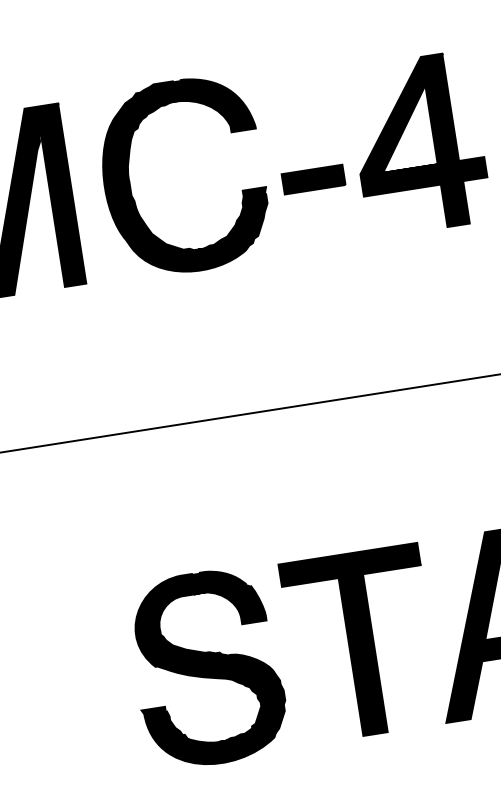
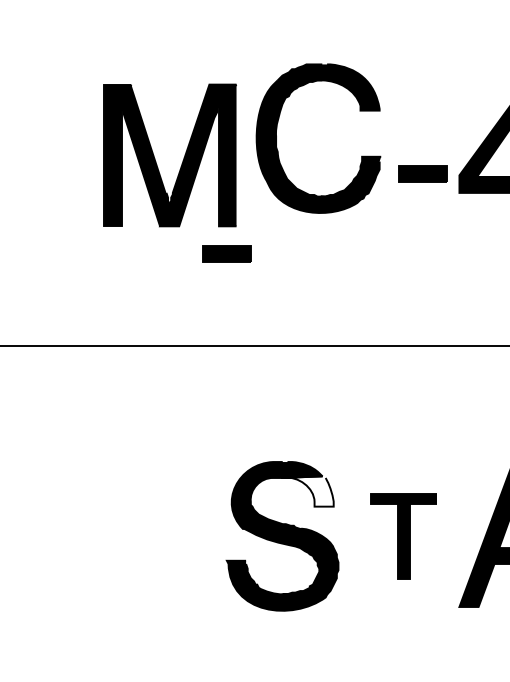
part: (135, 199) -> (278, 150), moved
part: (79, 320) -> (226, 253), added
fill: (230, 606) -> (307, 491), removed
part: (360, 643) -> (403, 535), size x0.6

